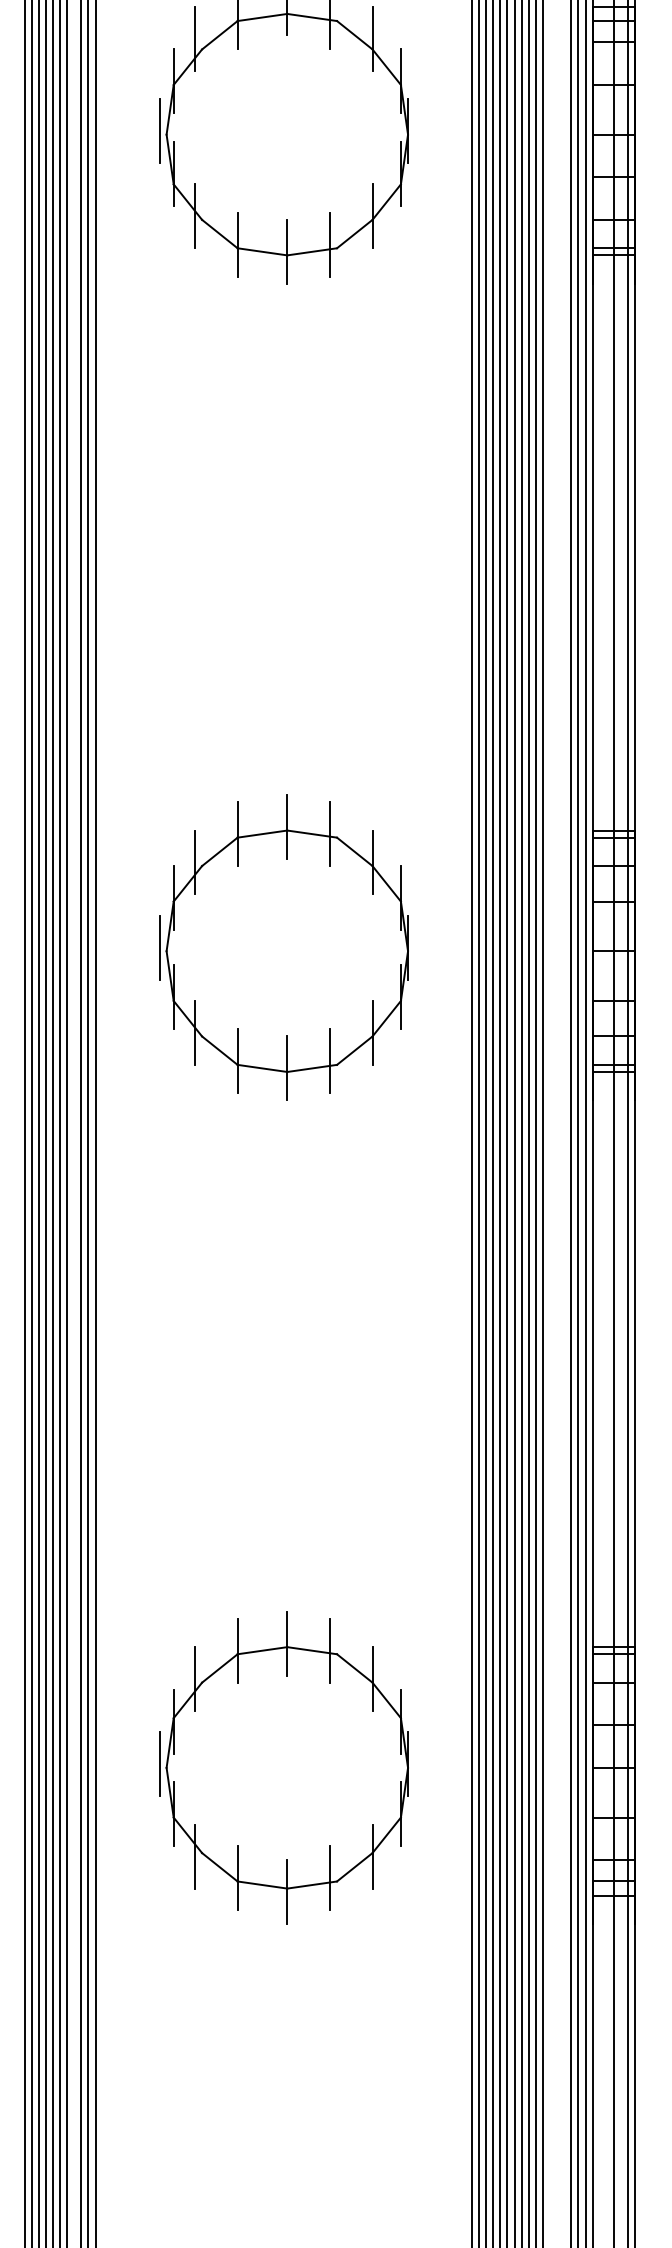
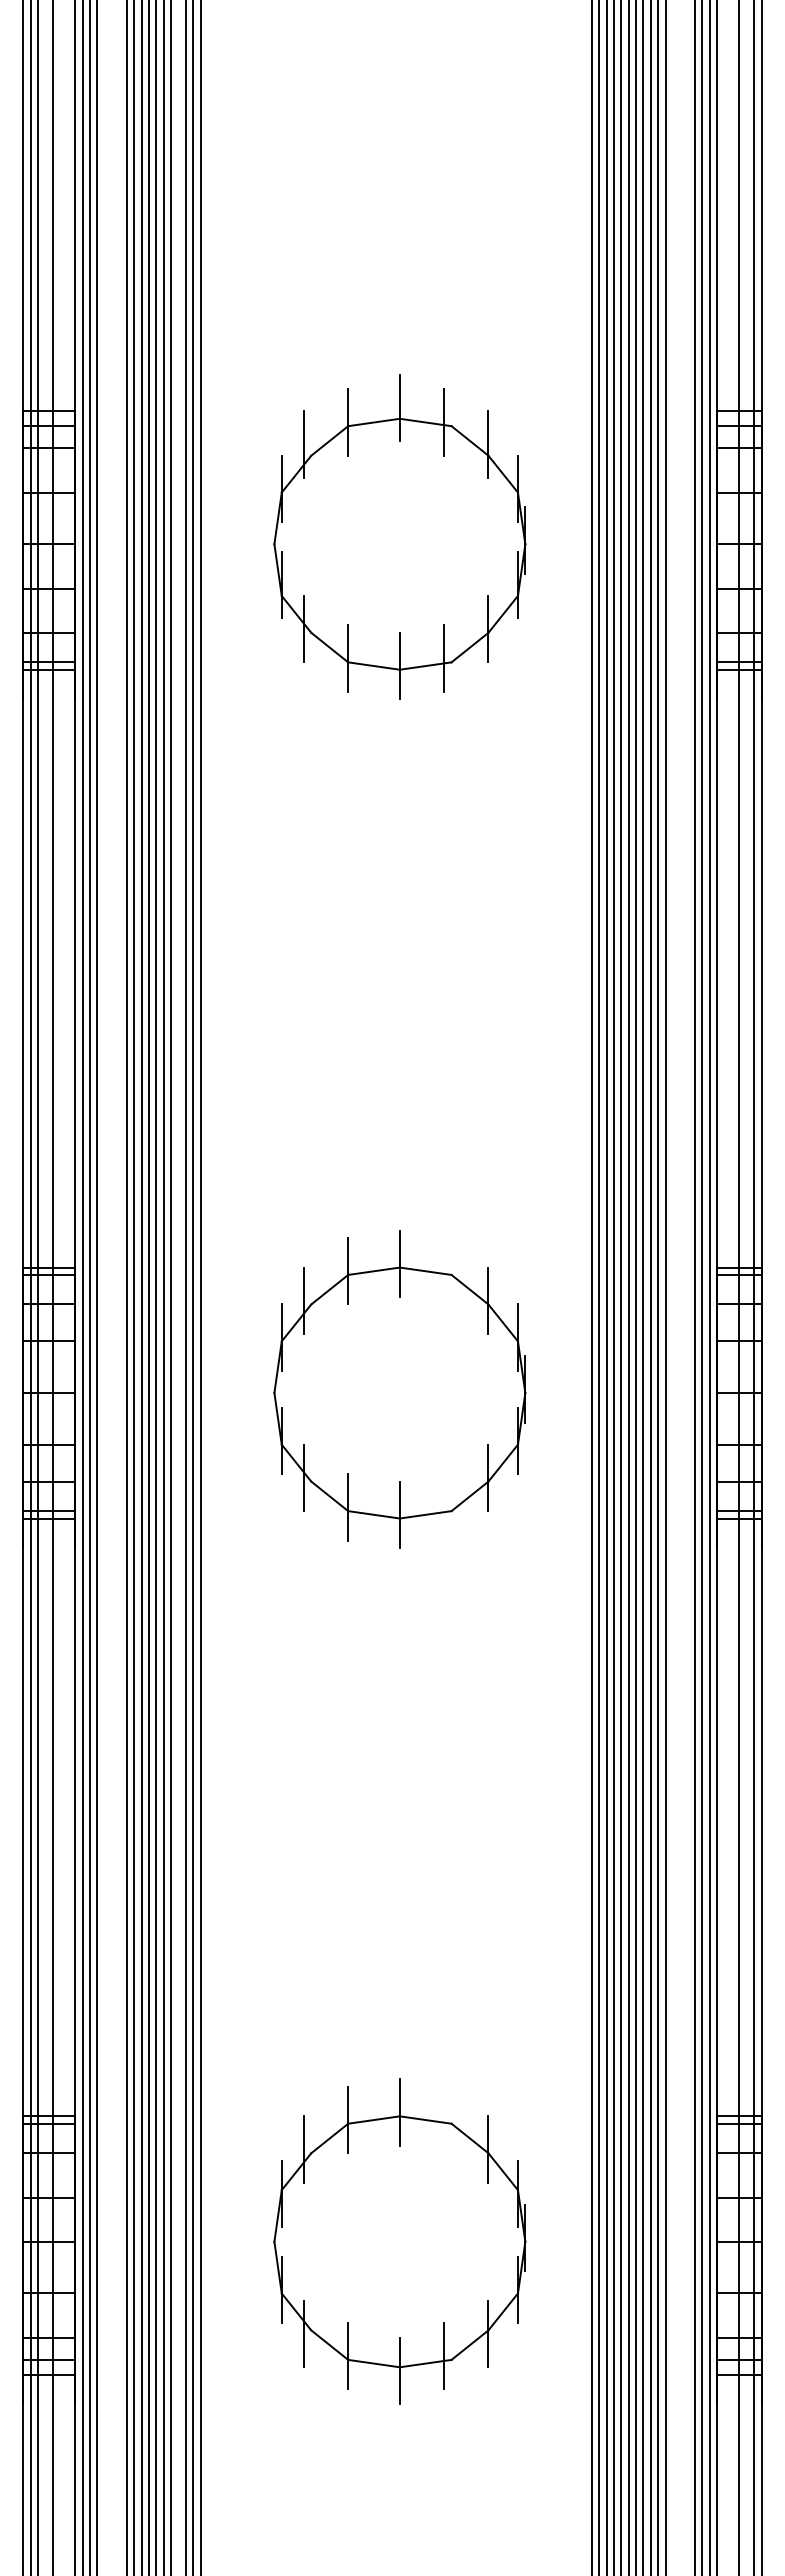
line: (159, 131) -> (267, 540), removed
line: (330, 834) -> (444, 1271), removed
line: (159, 947) -> (267, 1389), removed
line: (330, 1061) -> (444, 1507), removed
line: (330, 1650) -> (444, 2119), removed
line: (159, 1763) -> (267, 2237), removed

